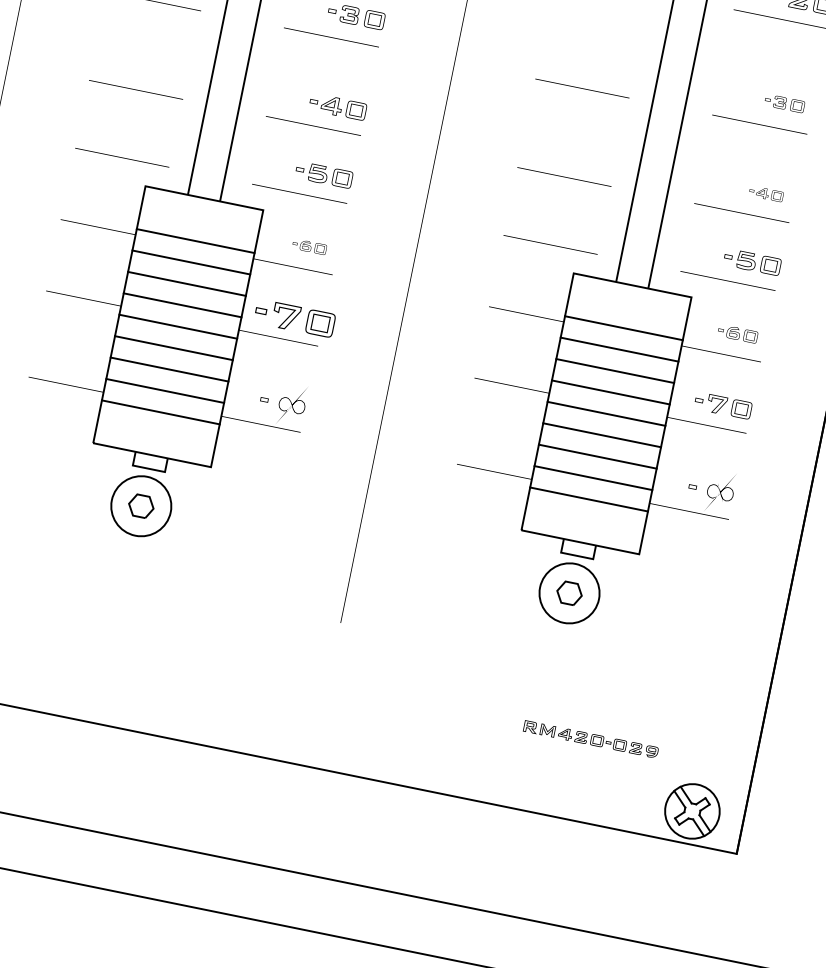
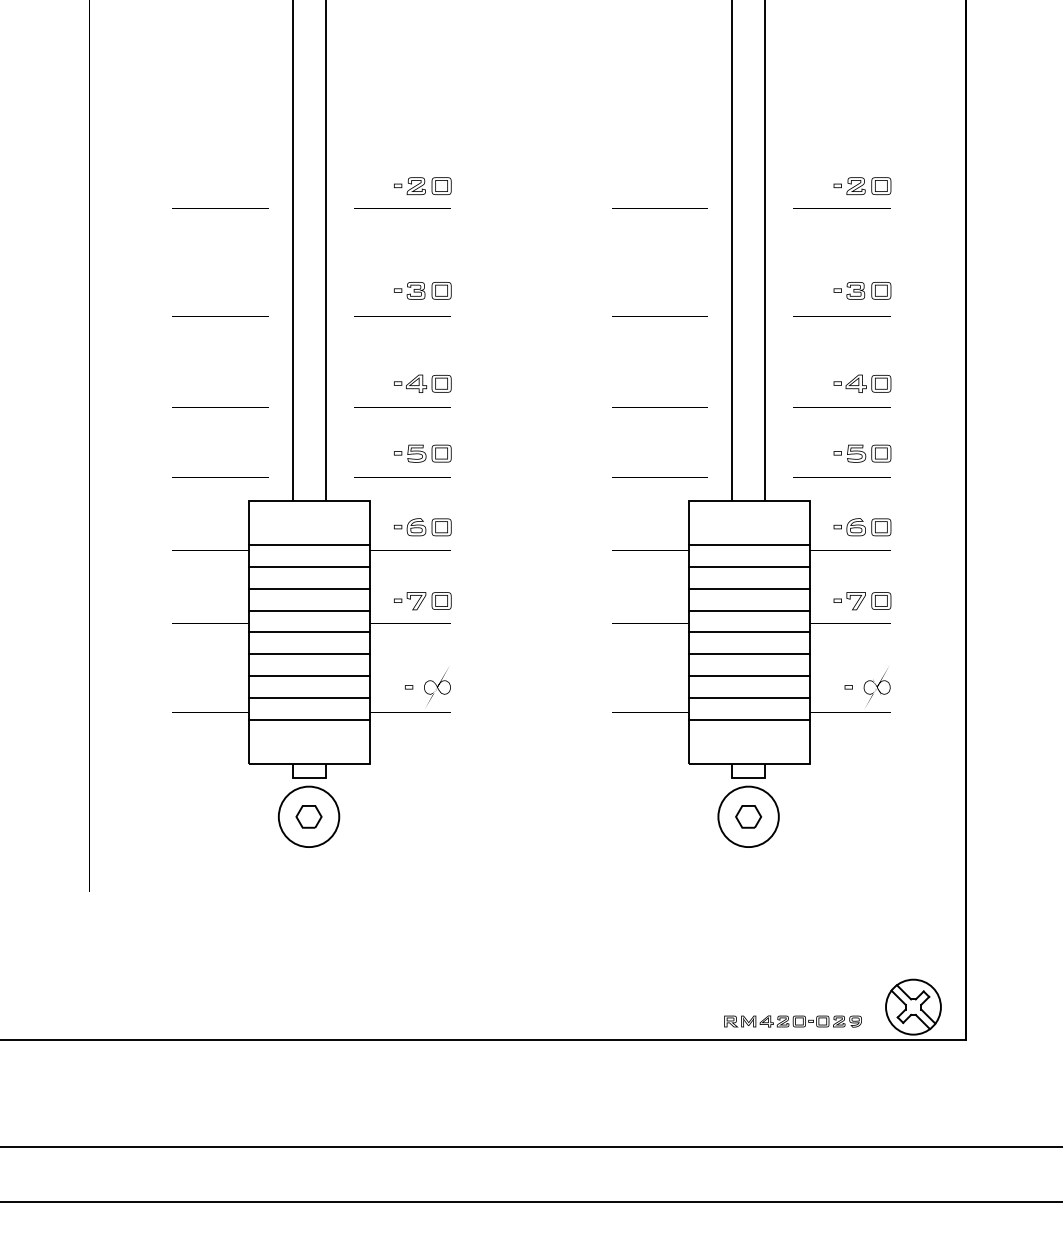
part: (784, 103) -> (862, 290), size x1.43
part: (766, 193) -> (862, 383), size x1.67
part: (309, 246) -> (422, 527), size x1.67
part: (294, 318) -> (422, 601), size x0.71
part: (737, 334) -> (862, 527), size x1.43
part: (590, 739) -> (792, 1021), moved

